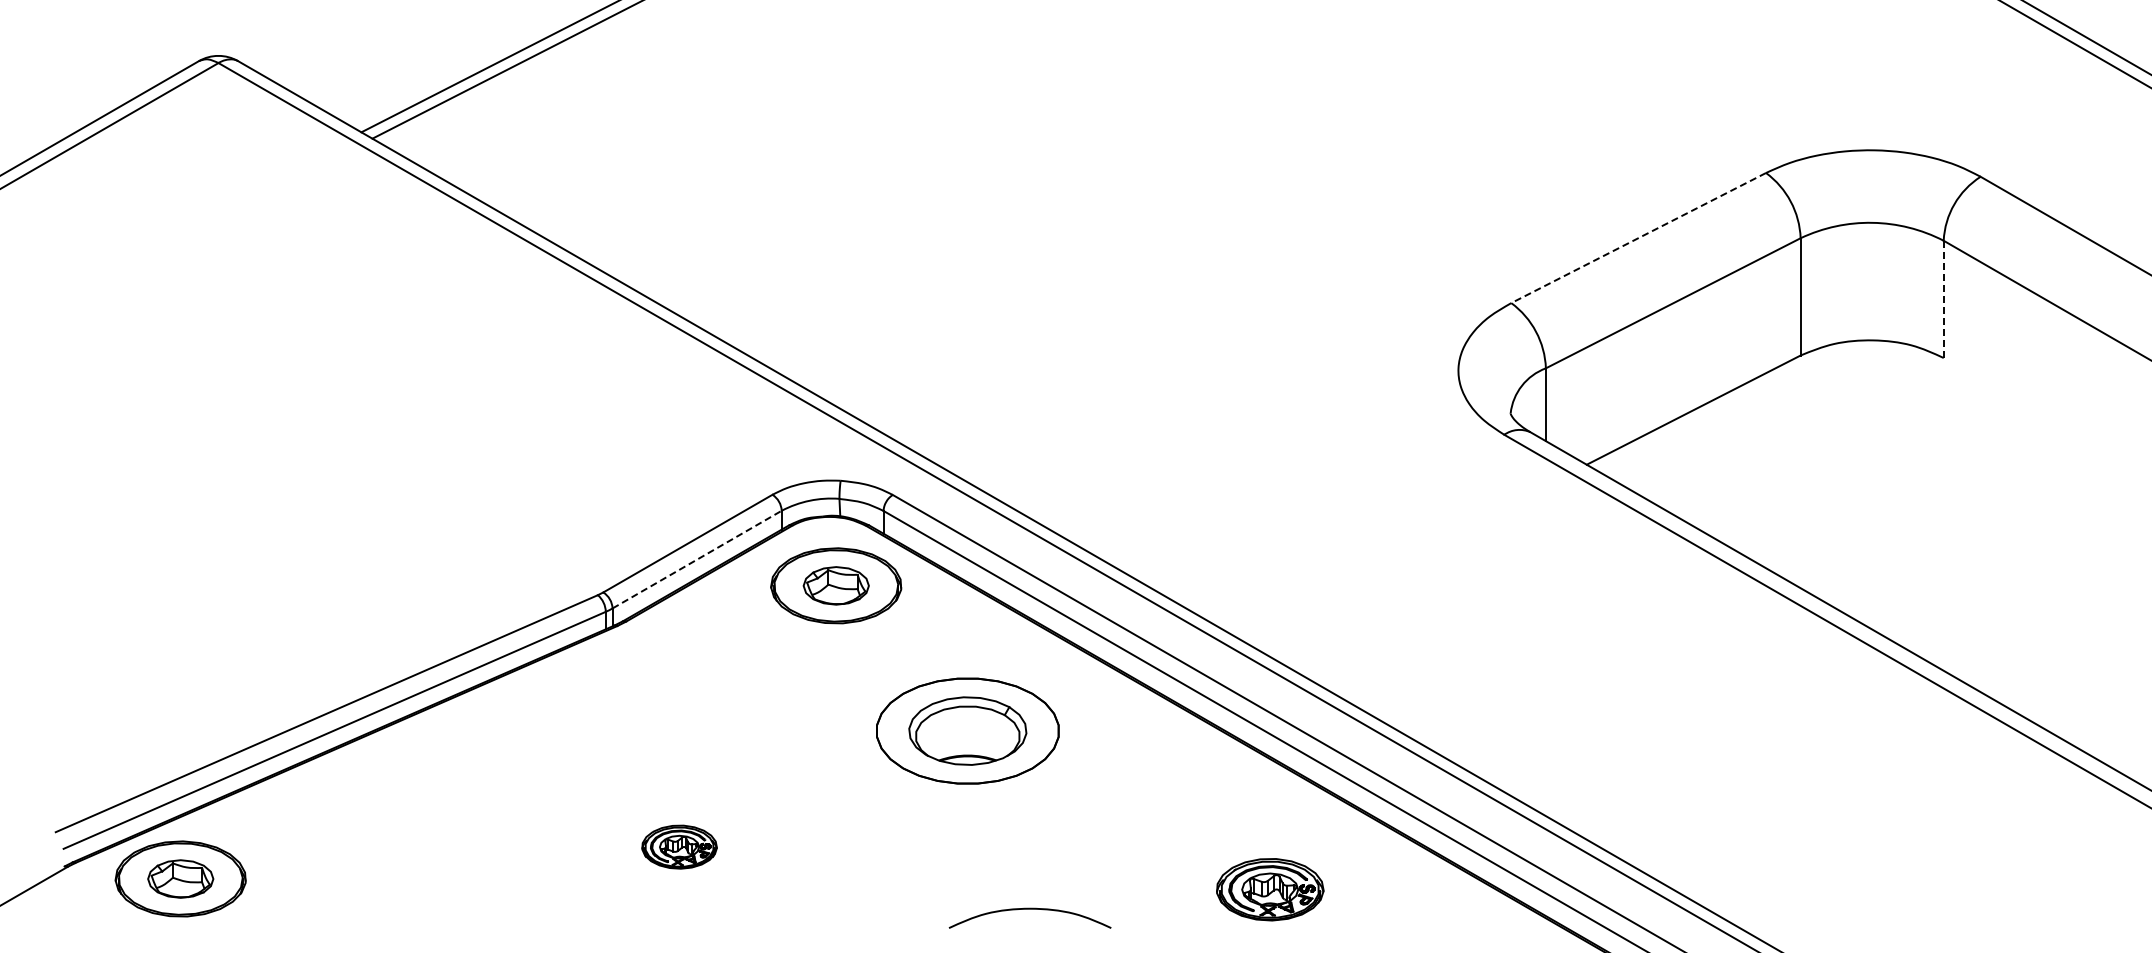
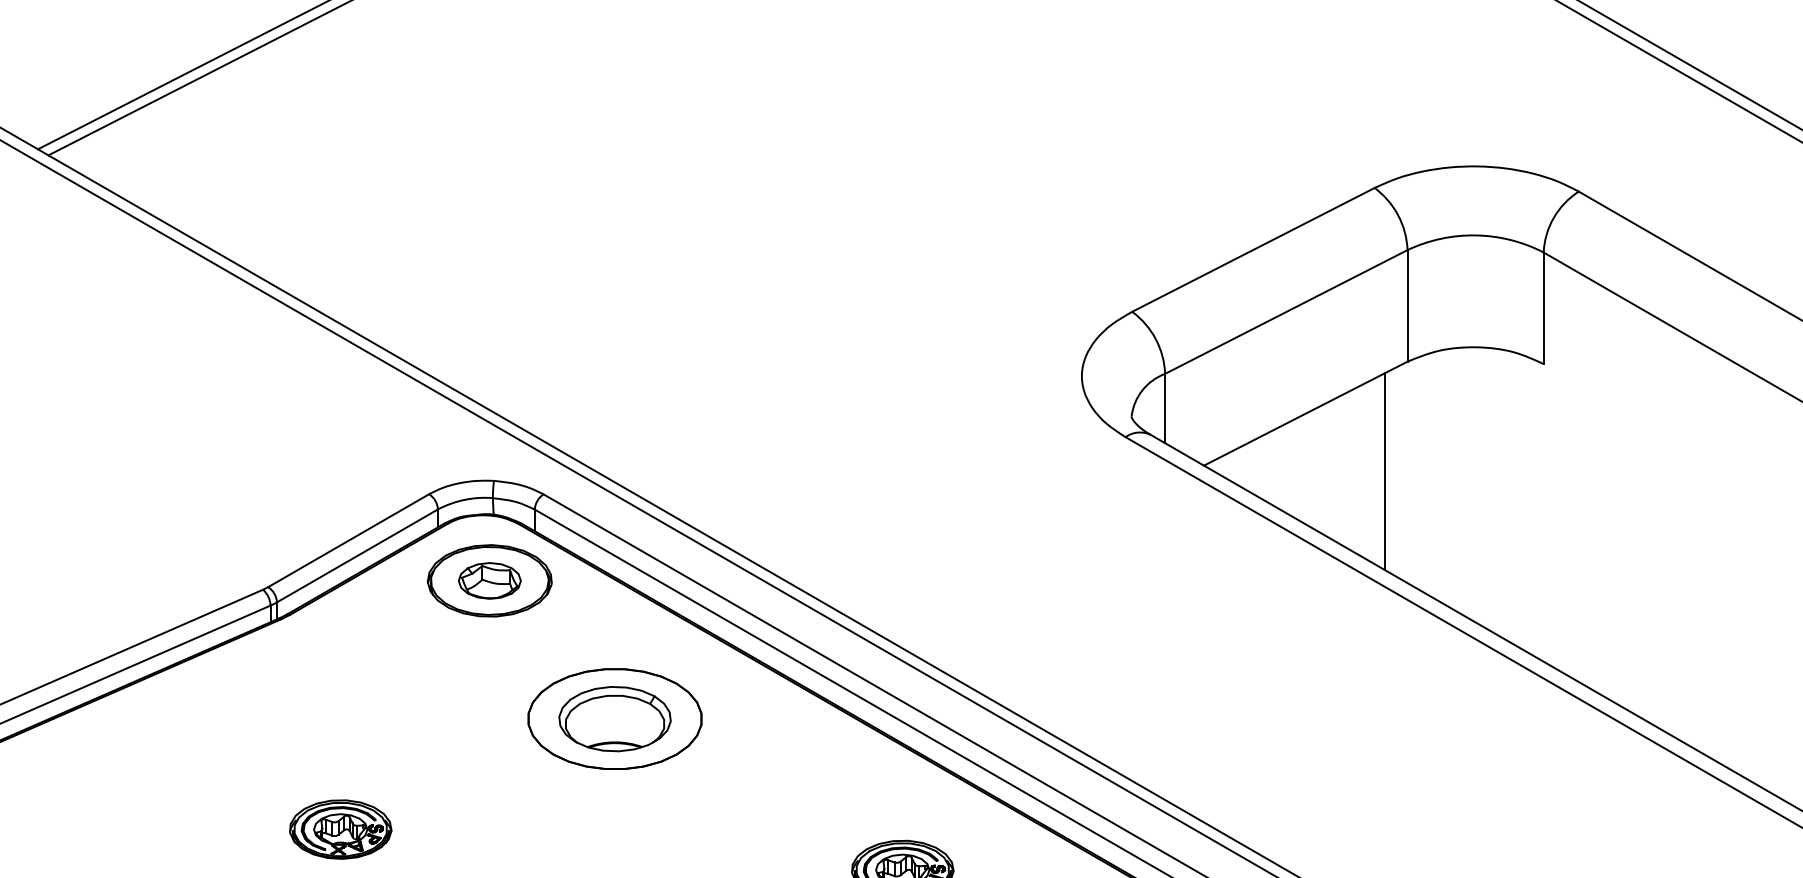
line: (1638, 238) -> (1253, 250), dashed -> solid
line: (1943, 299) -> (1543, 308), dashed -> solid
line: (1776, 470) -> (1384, 471), added
line: (697, 559) -> (357, 555), dashed -> solid
part: (679, 846) -> (340, 828), size x1.43

